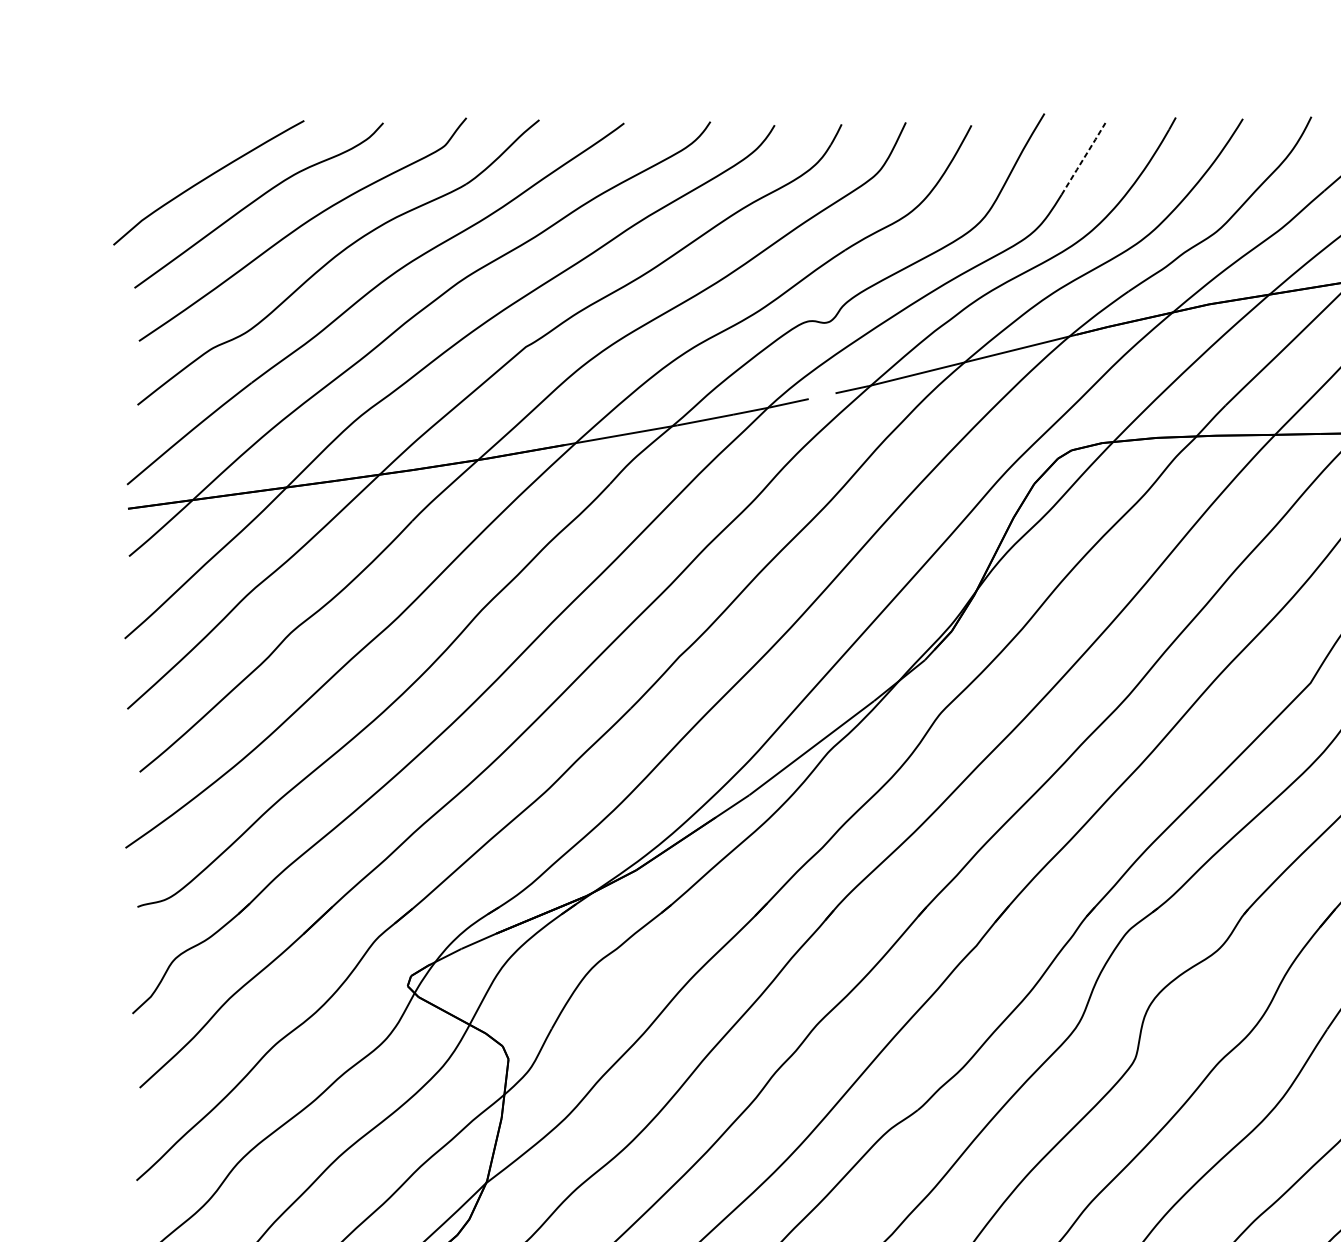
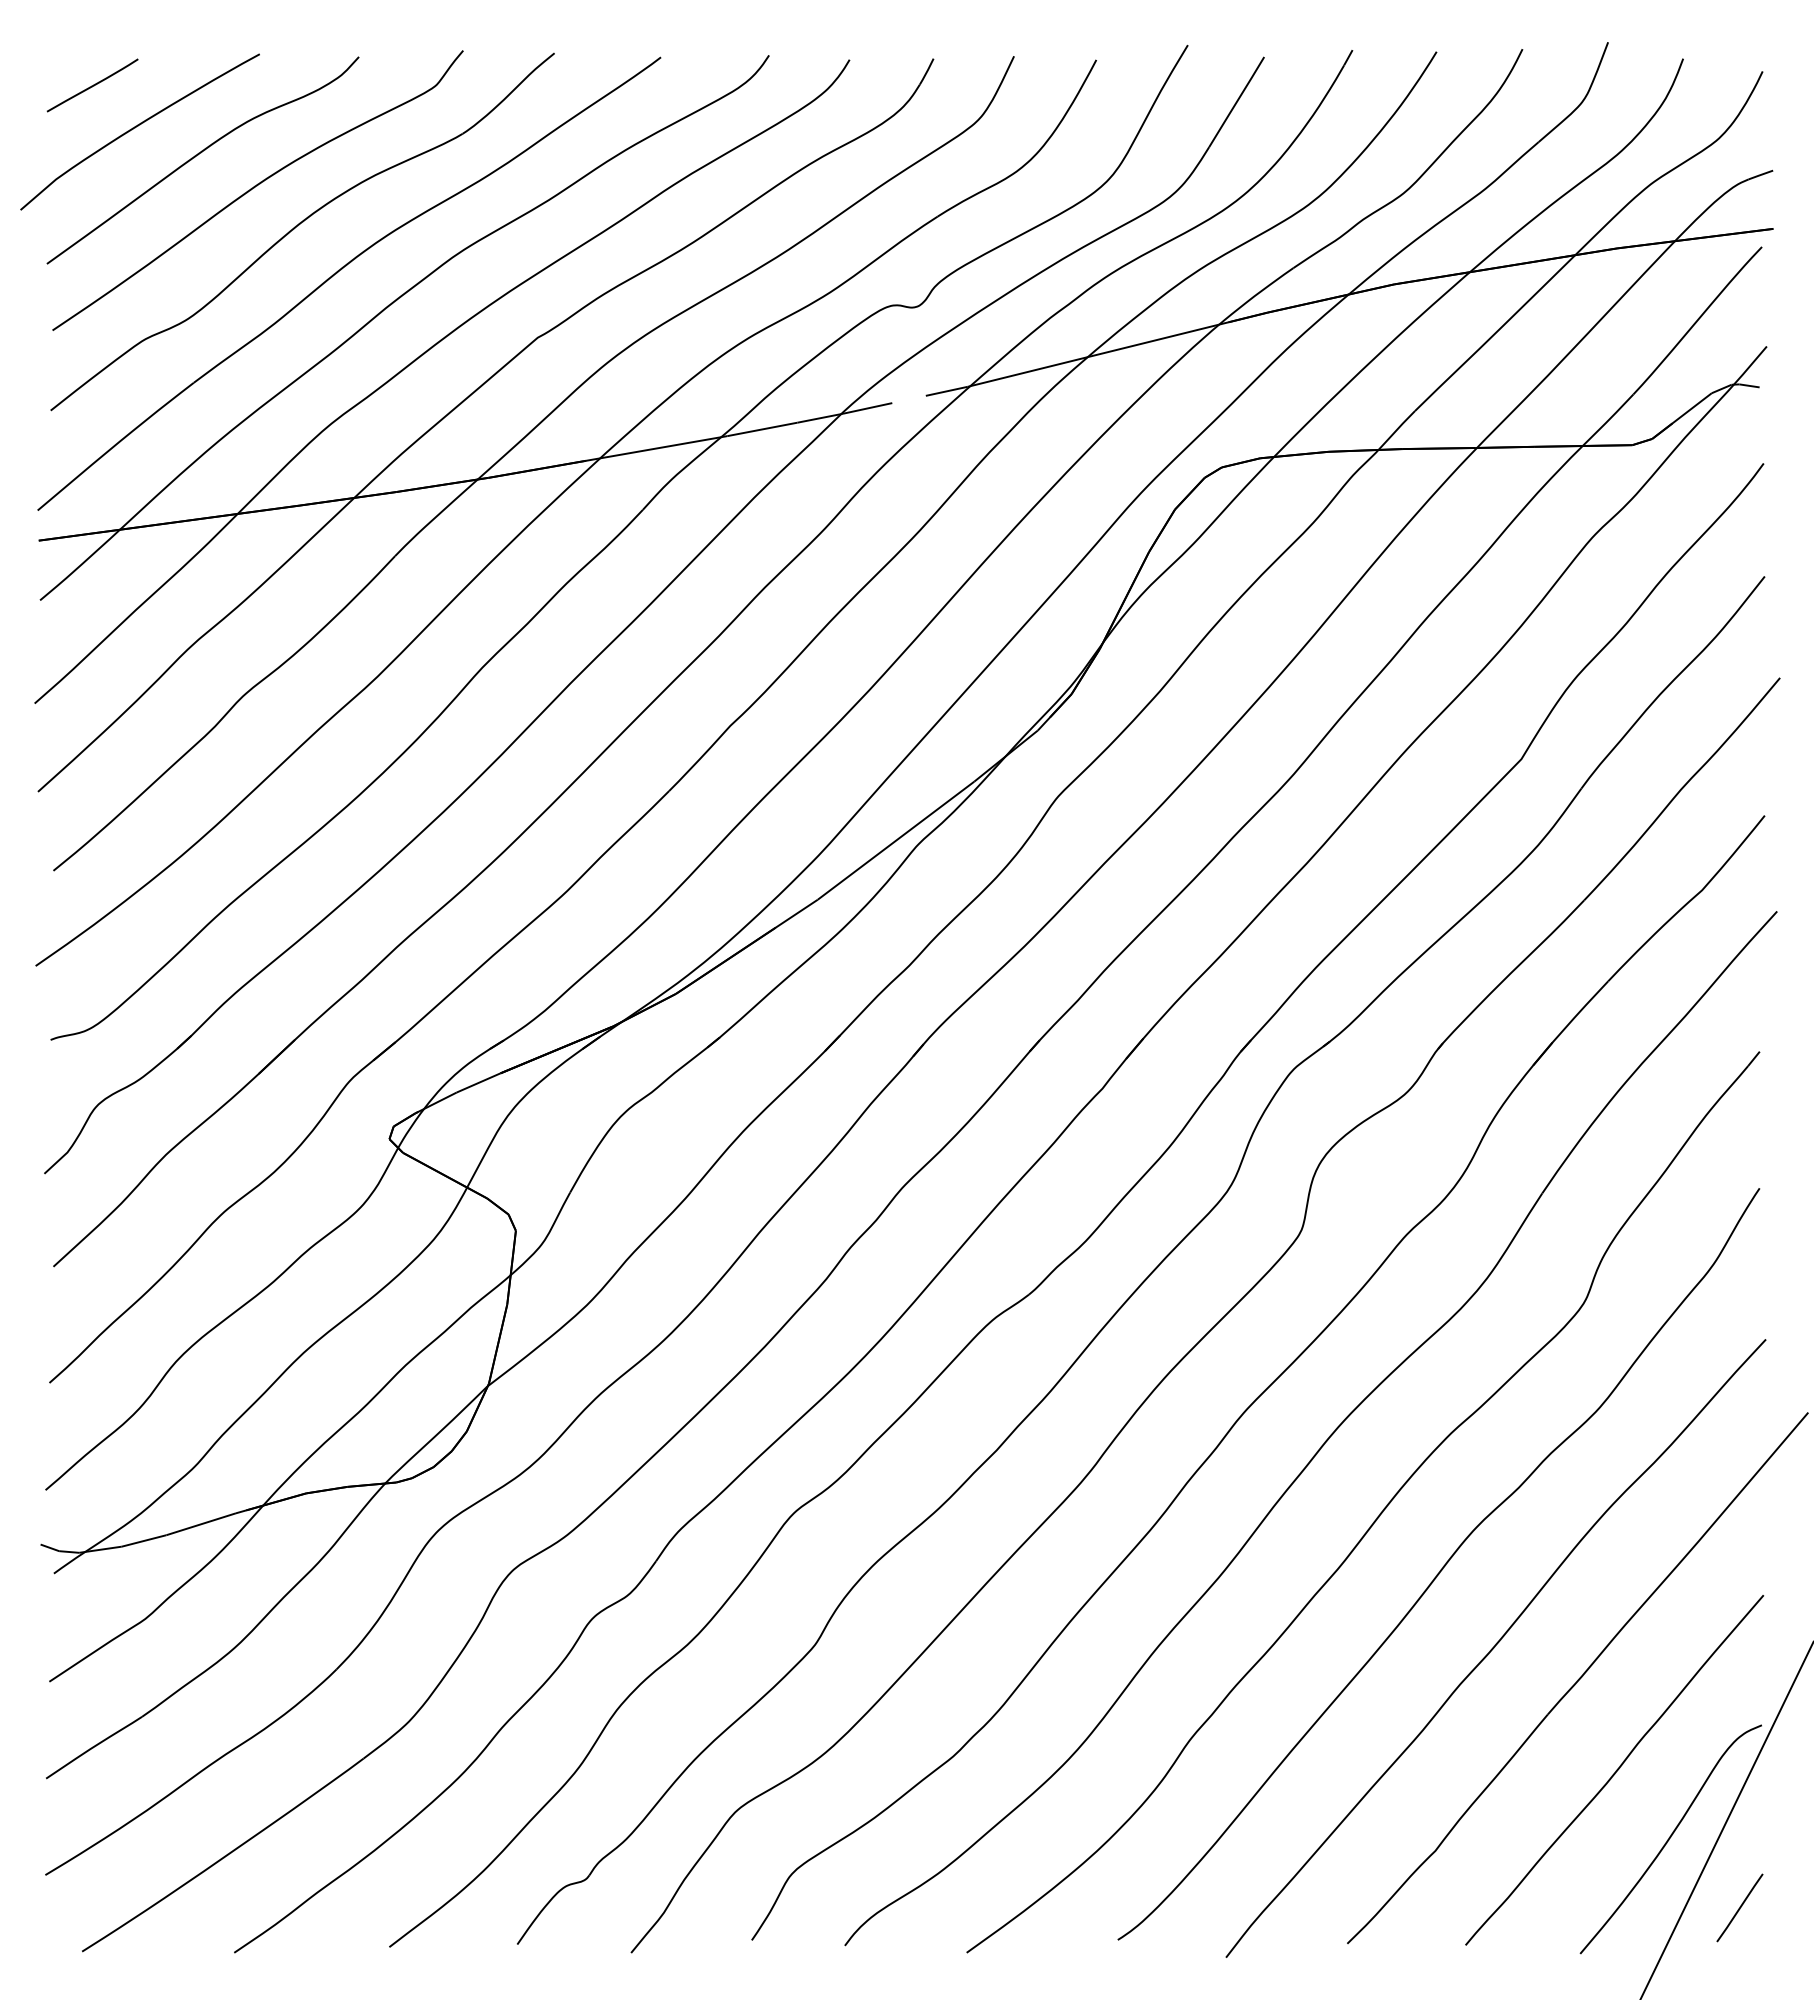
line: (170, 145) -> (92, 85), added
line: (1084, 158) -> (1237, 101), dashed -> solid

